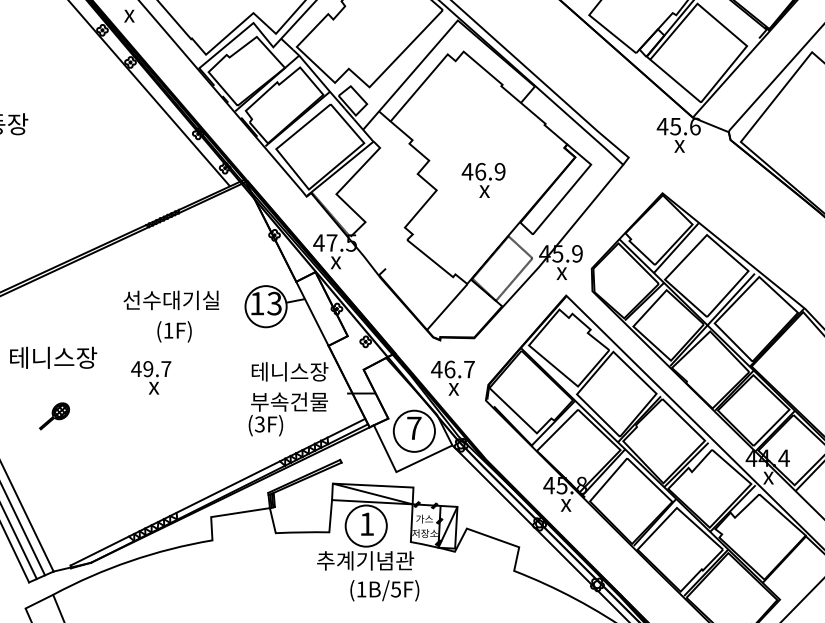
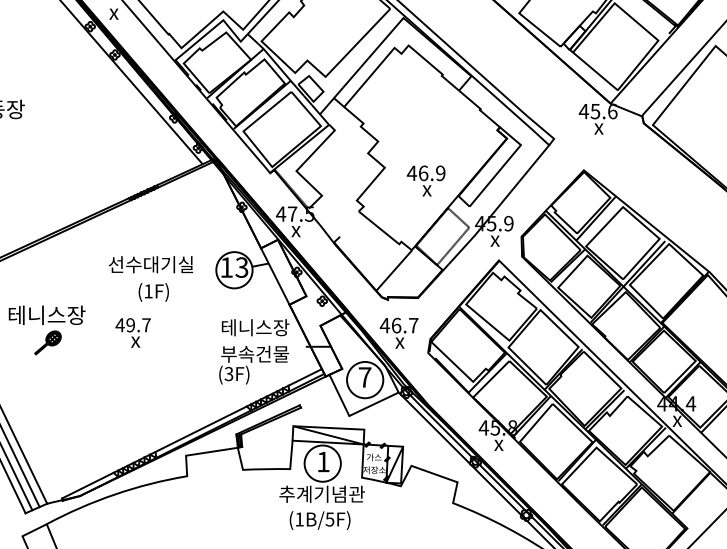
text: (482, 179) -> (425, 180), moved
part: (53, 415) -> (47, 342), moved
text: (384, 590) -> (319, 520), moved

